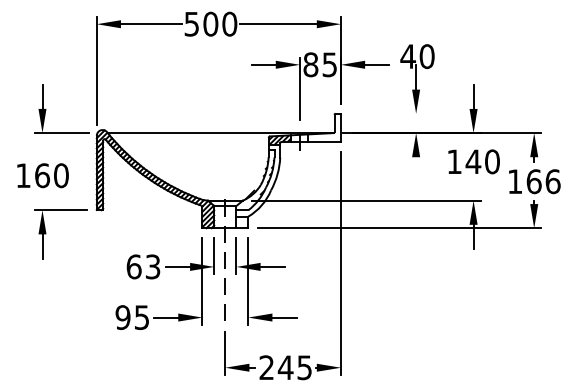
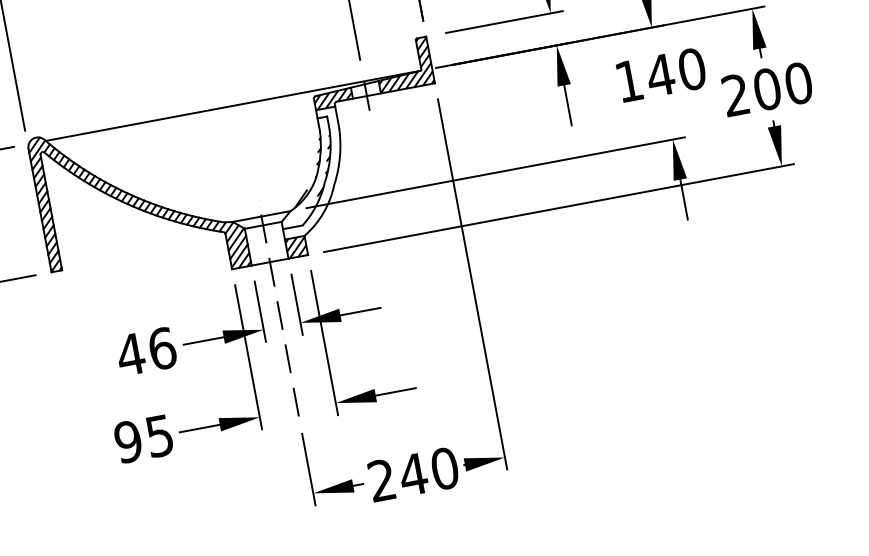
line: (387, 113) -> (503, 21), added
hatch: (324, 127) -> (403, 64), added
line: (416, 169) -> (568, 105), added
text: (534, 181) -> (767, 88), 166 -> 200
hatch: (242, 222) -> (296, 247), added
text: (143, 266) -> (146, 350), 63 -> 46
text: (304, 367) -> (444, 468), 245 -> 240

